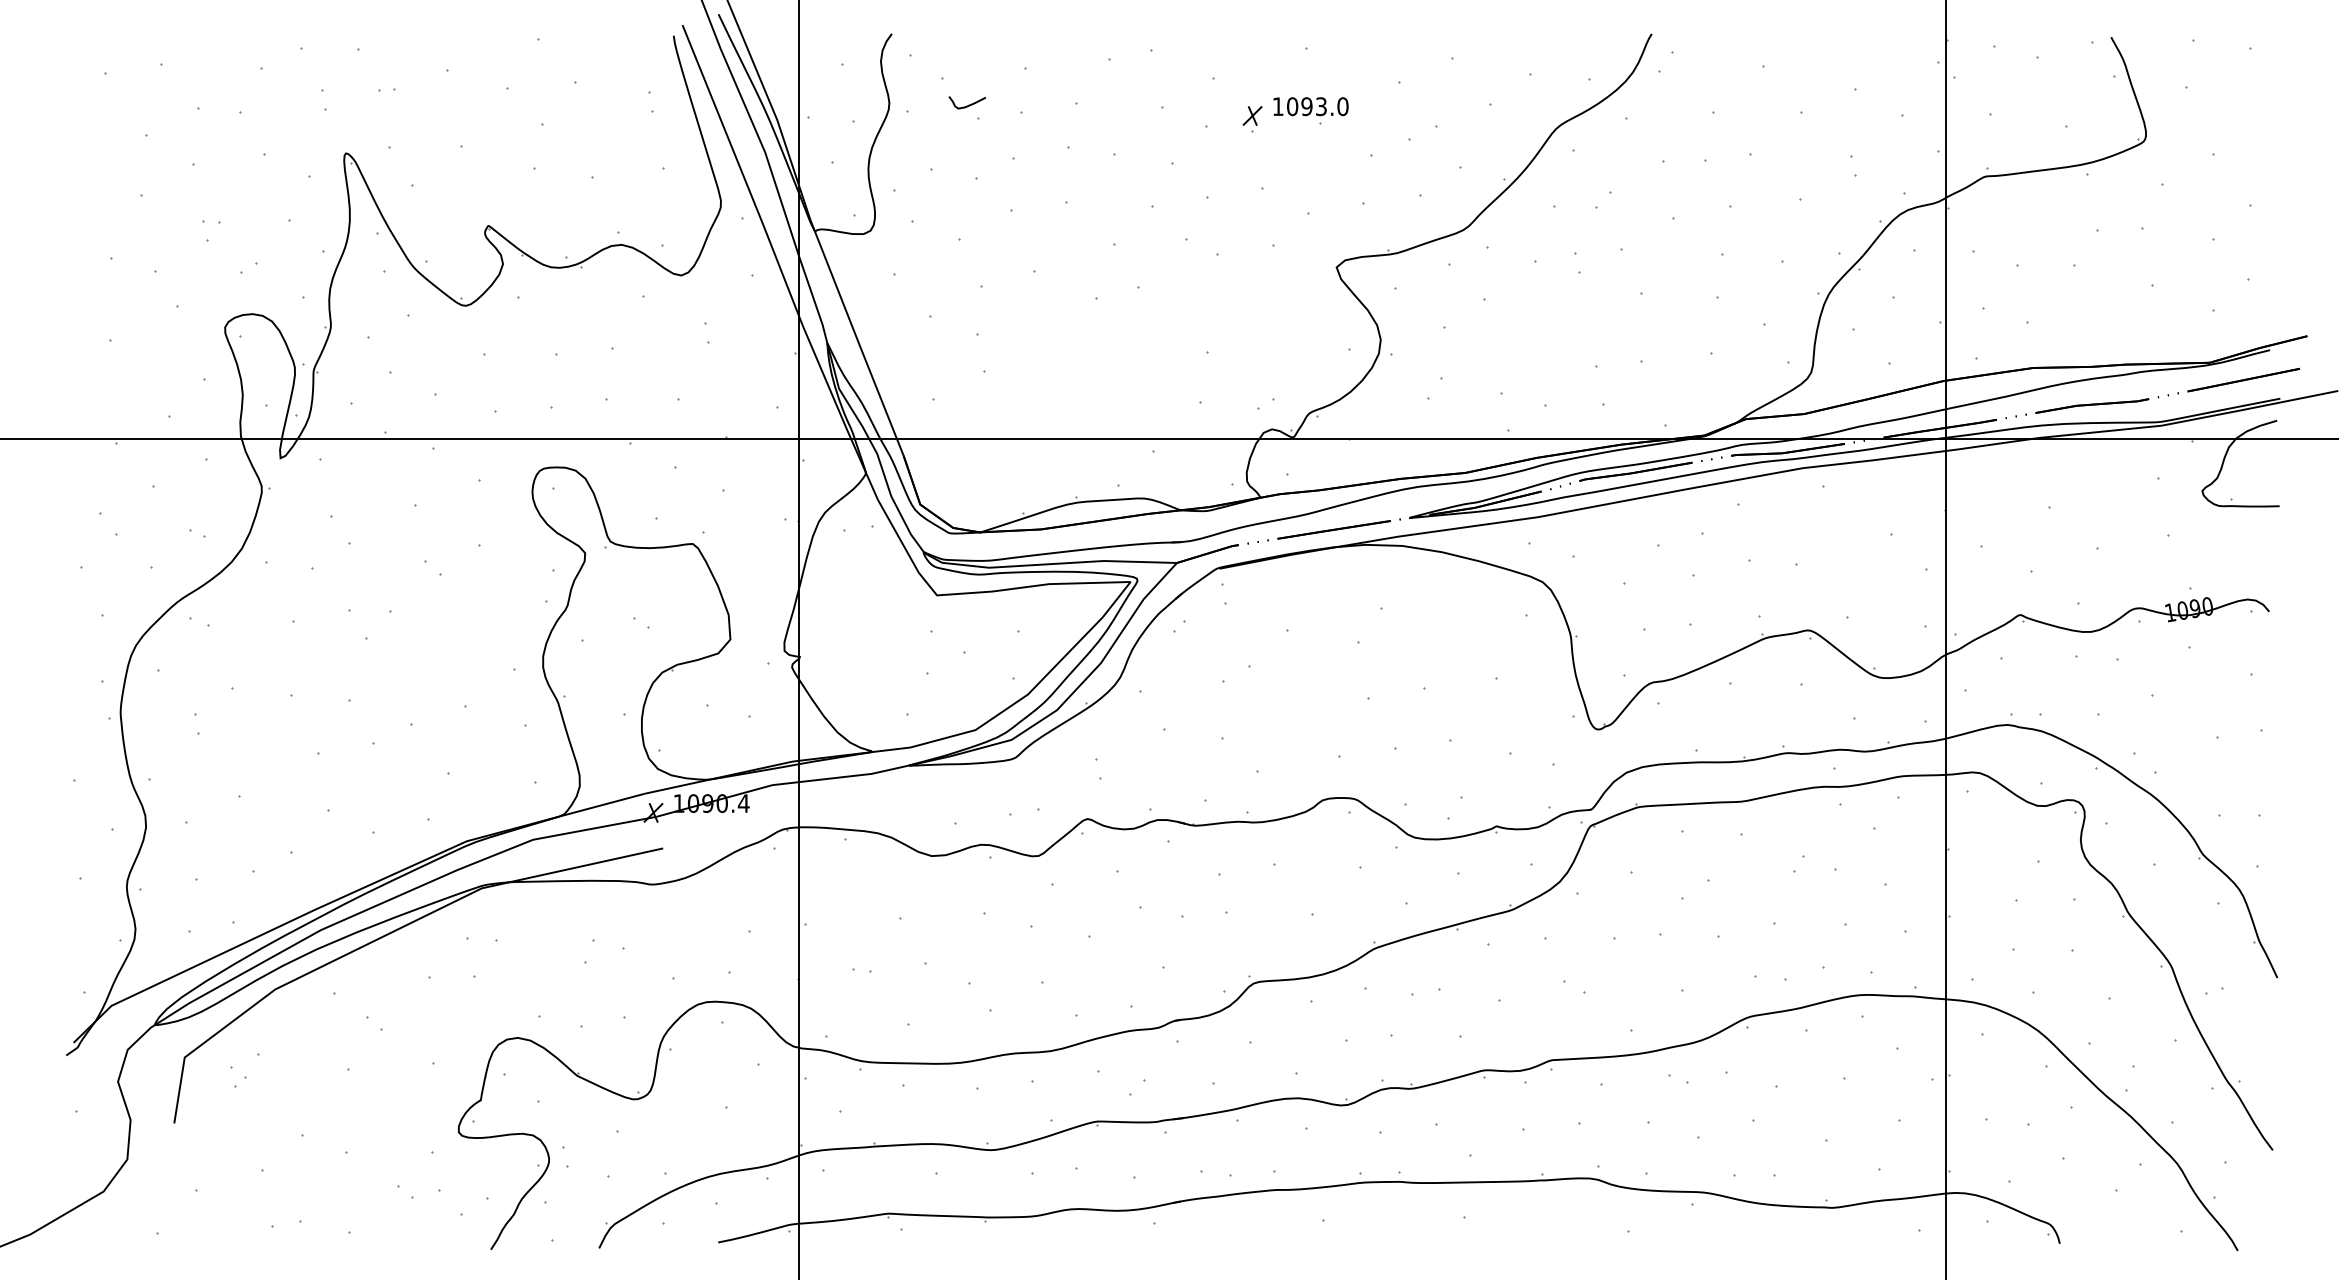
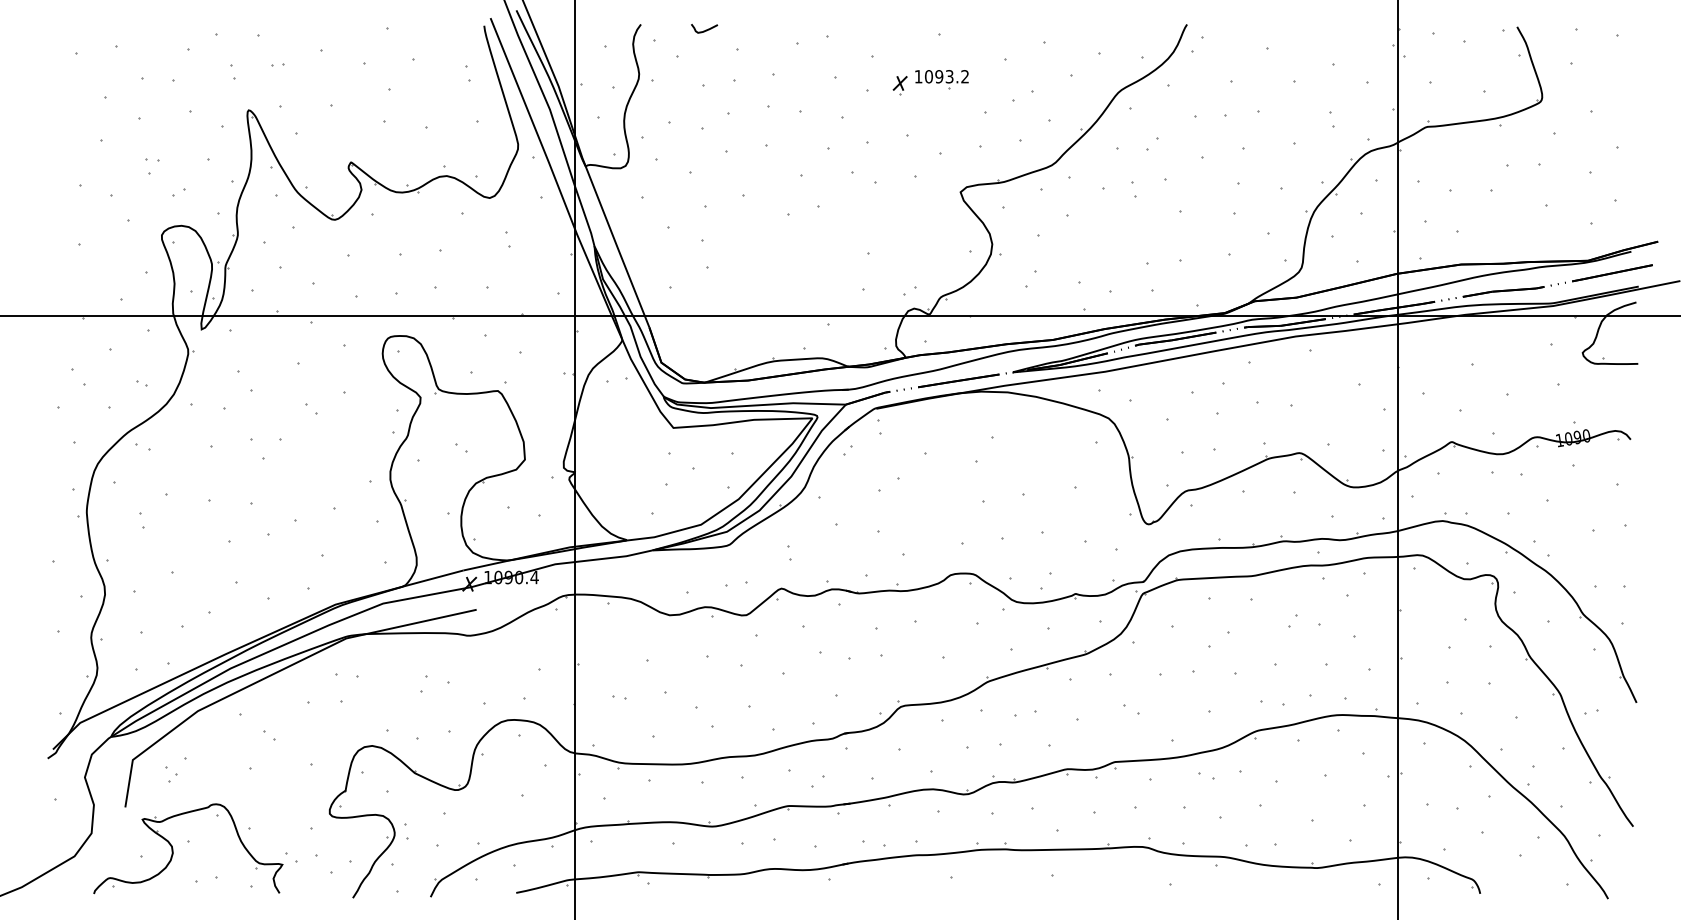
curve: (968, 104) -> (705, 29), moved
text: (1342, 106) -> (964, 76), 1093.0 -> 1093.2
part: (241, 1185) -> (173, 851), added

